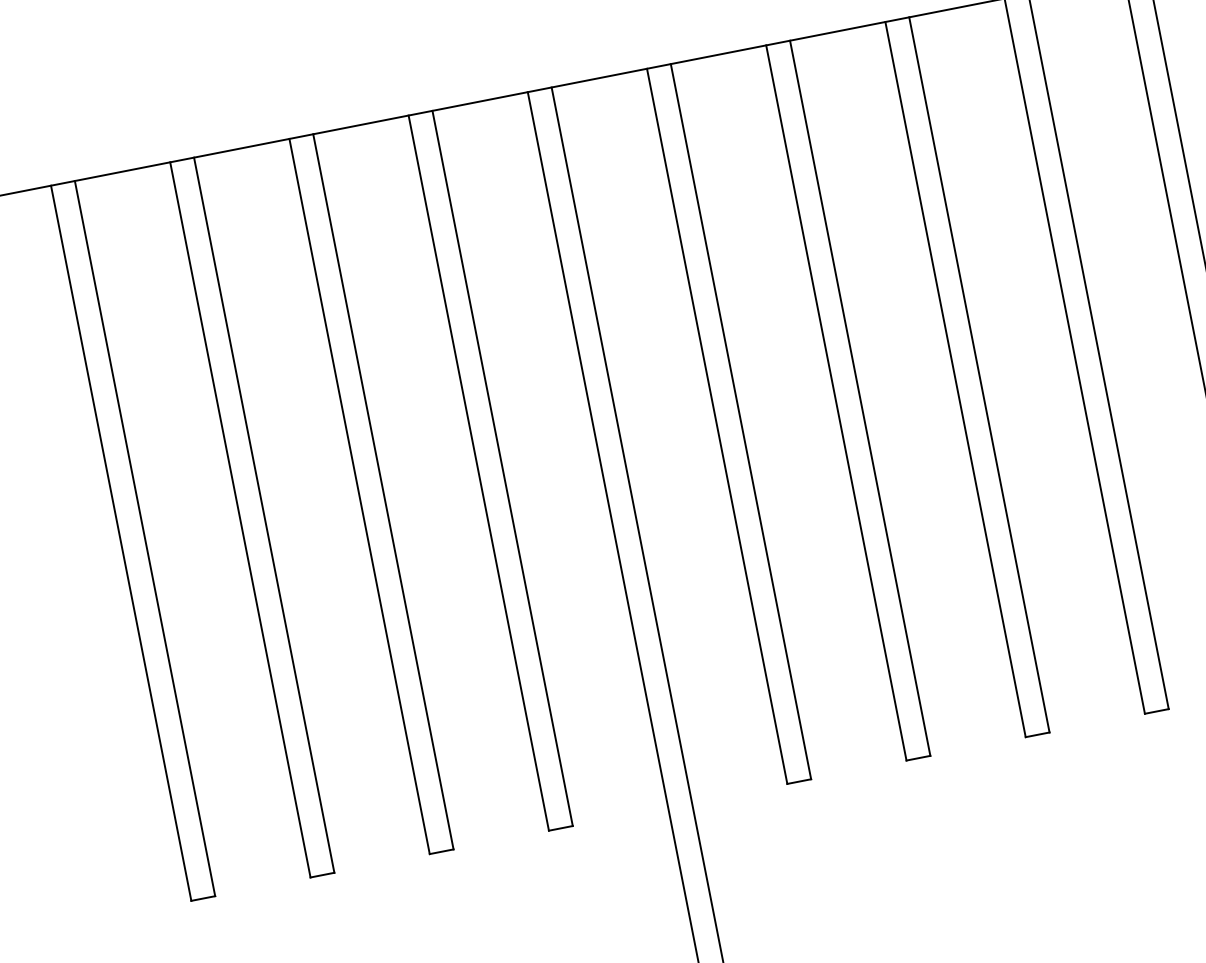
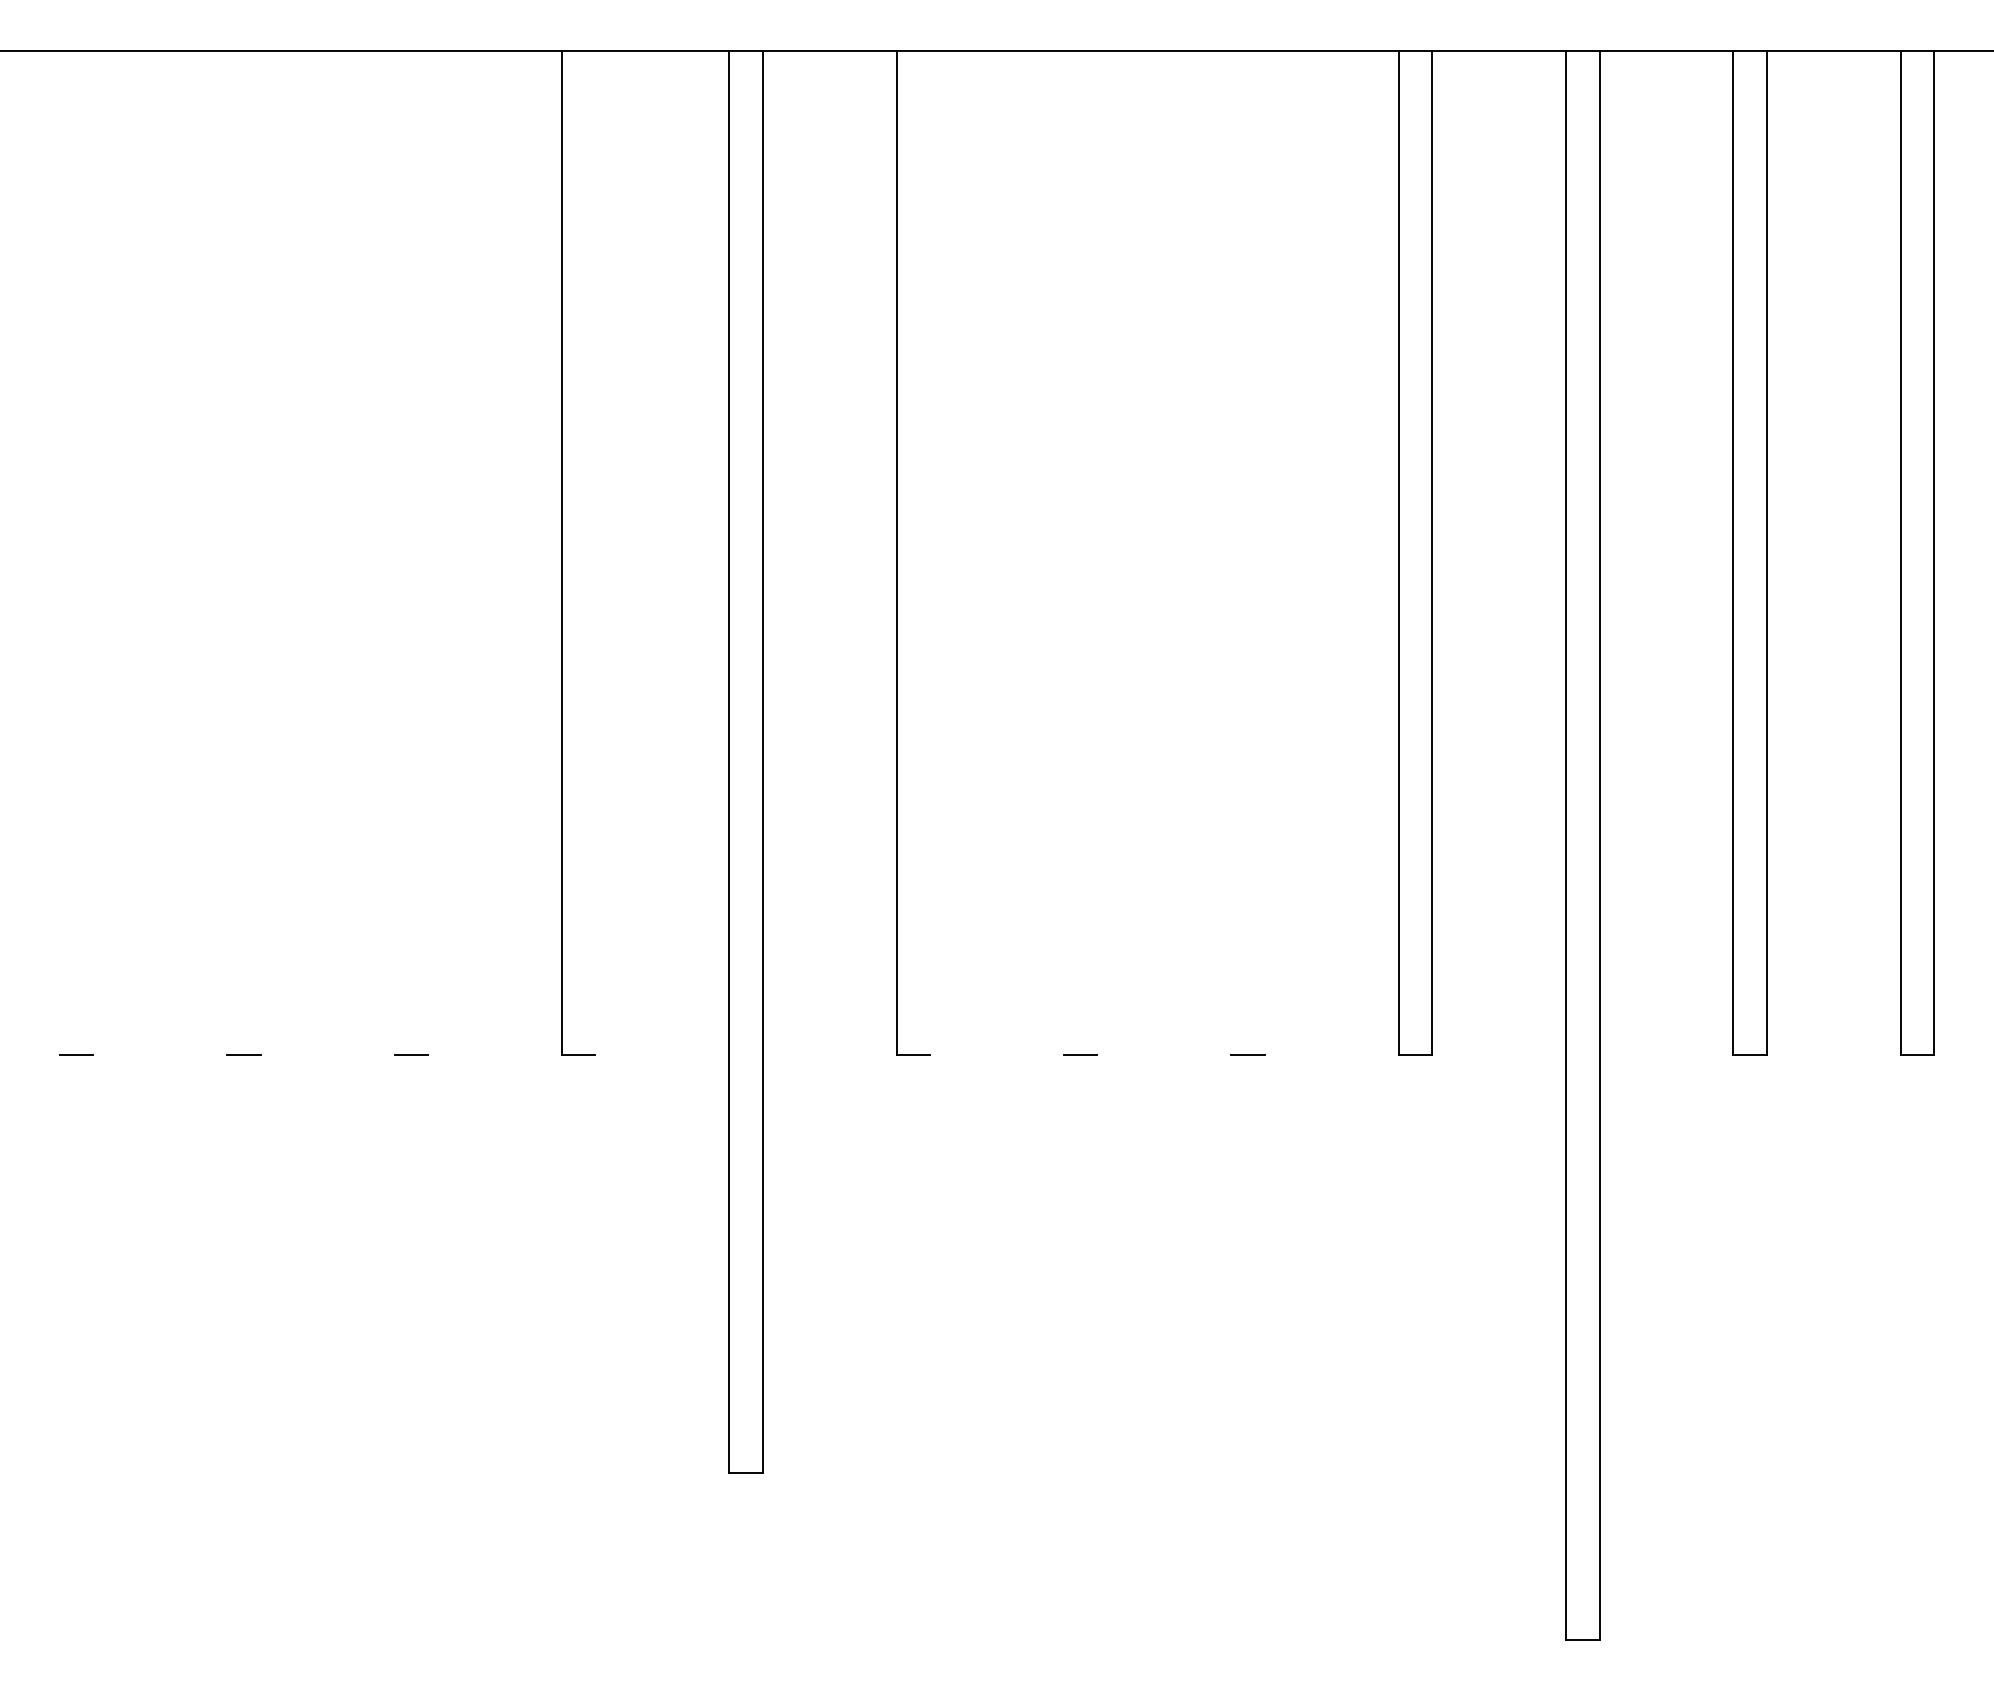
line: (979, 374) -> (1264, 552), removed
line: (955, 379) -> (1231, 552), removed
line: (860, 398) -> (1097, 552), removed
line: (836, 402) -> (1063, 552), removed
line: (741, 421) -> (930, 552), removed
line: (502, 468) -> (595, 552), removed
line: (383, 491) -> (427, 552), removed
line: (359, 496) -> (394, 552), removed
line: (264, 515) -> (260, 552), removed
line: (240, 519) -> (227, 552), removed
line: (145, 538) -> (93, 552), removed
line: (120, 543) -> (59, 552), removed

